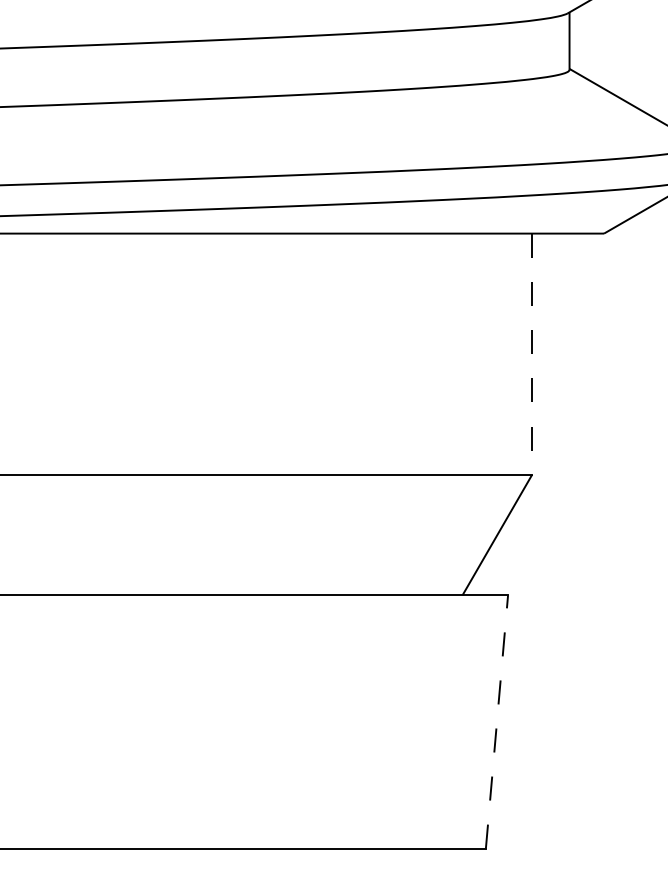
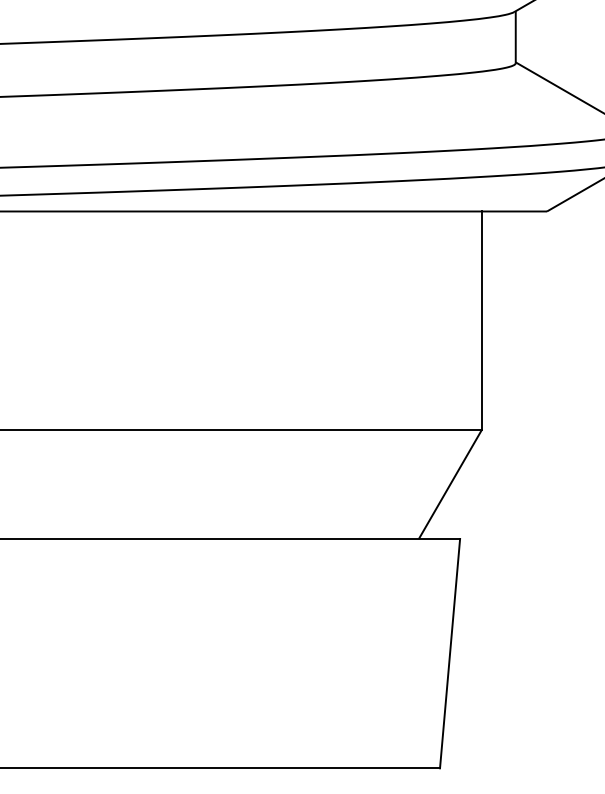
line: (531, 355) -> (481, 321), dashed -> solid
line: (497, 721) -> (450, 653), dashed -> solid

